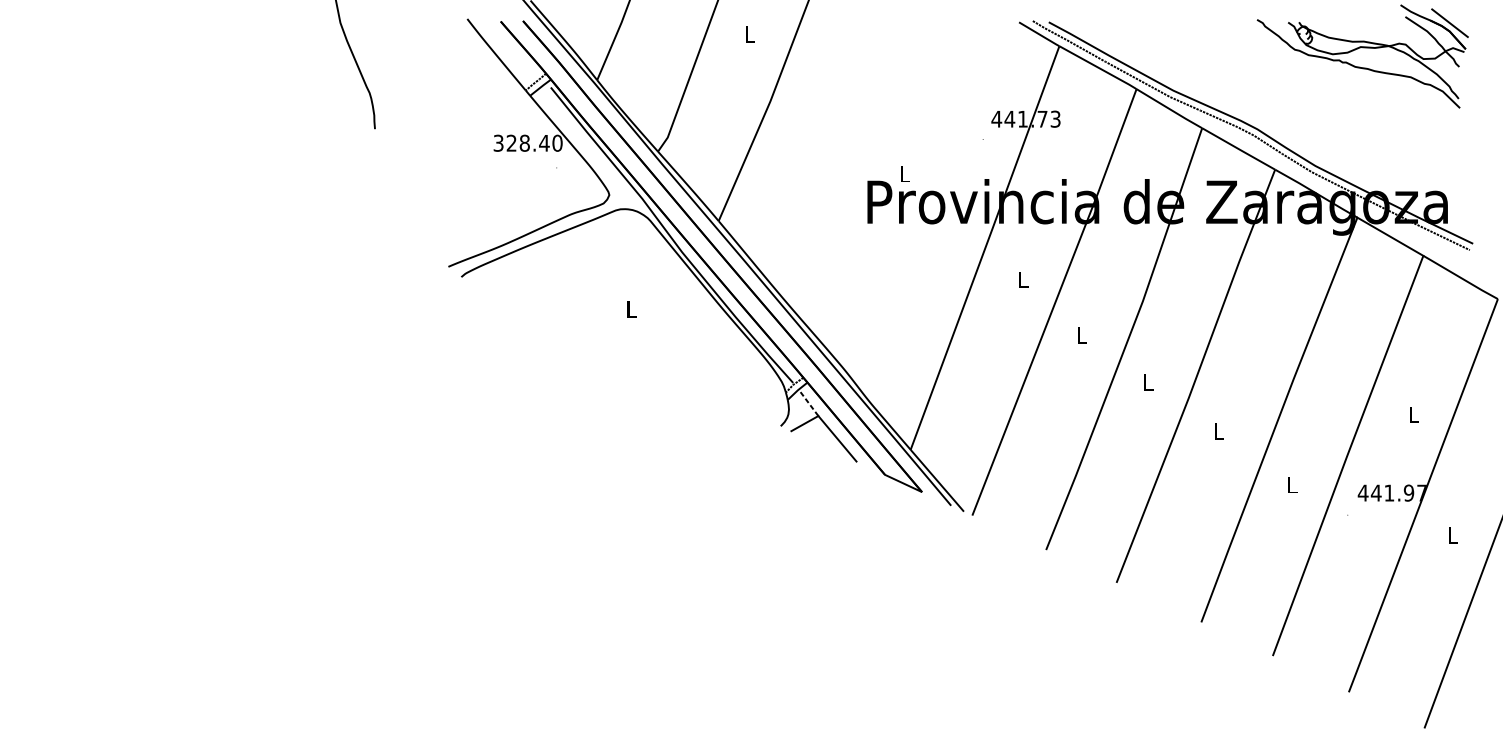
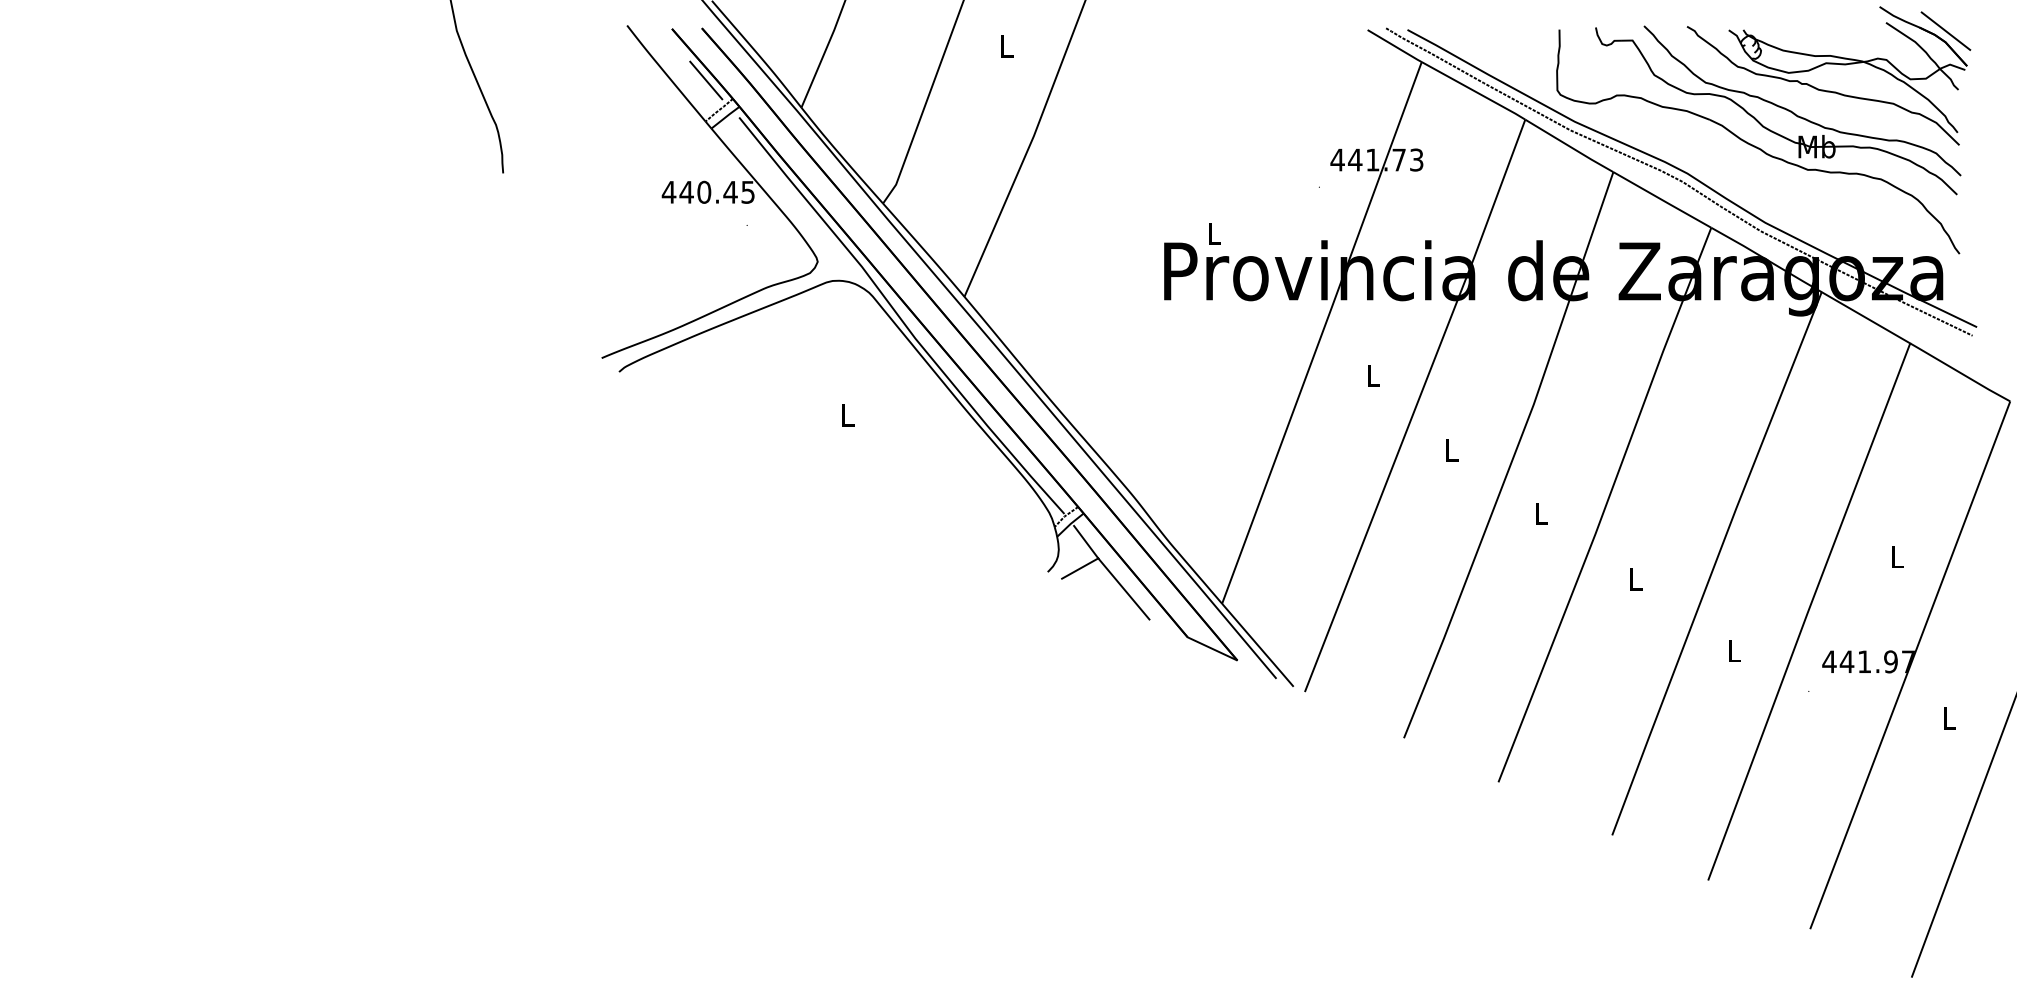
line: (526, 59) -> (706, 80), added
part: (1309, 109) -> (1757, 146), added
text: (527, 142) -> (708, 191), 328.40 -> 440.45
line: (808, 403) -> (1085, 541), dashed -> solid

